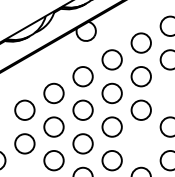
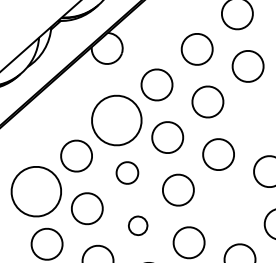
circle: (82, 76) -> (115, 120), size x1.6
circle: (24, 109) -> (35, 190), size x1.6
circle: (82, 109) -> (126, 172), size x0.7
circle: (82, 143) -> (137, 225), size x0.6

